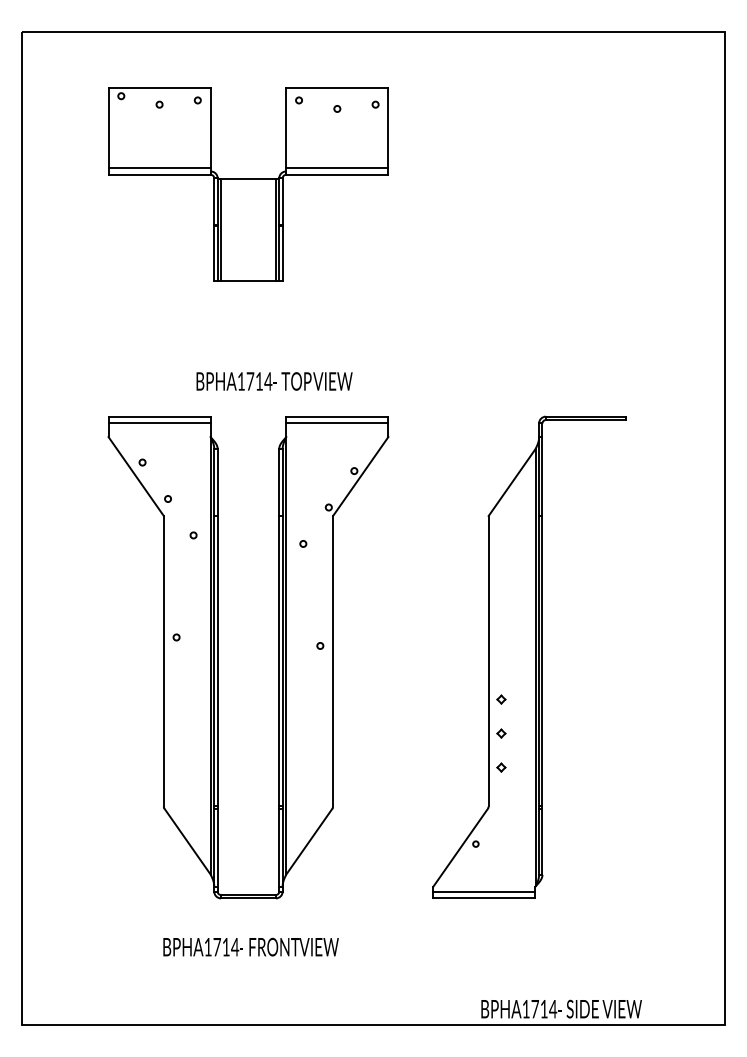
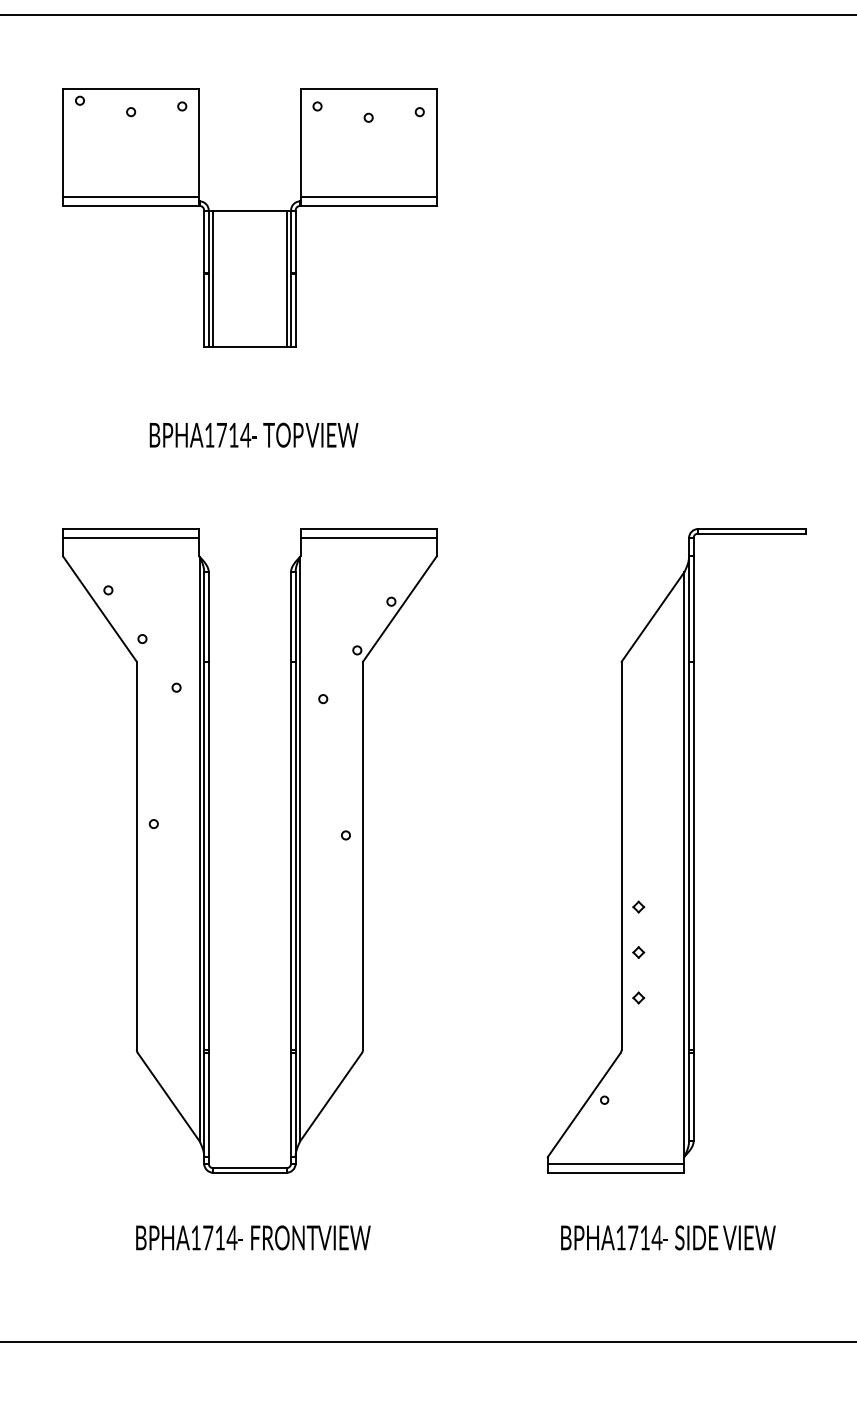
text: (274, 381) -> (253, 435), moved
part: (529, 656) -> (676, 849), moved
text: (561, 1008) -> (668, 1237), moved

